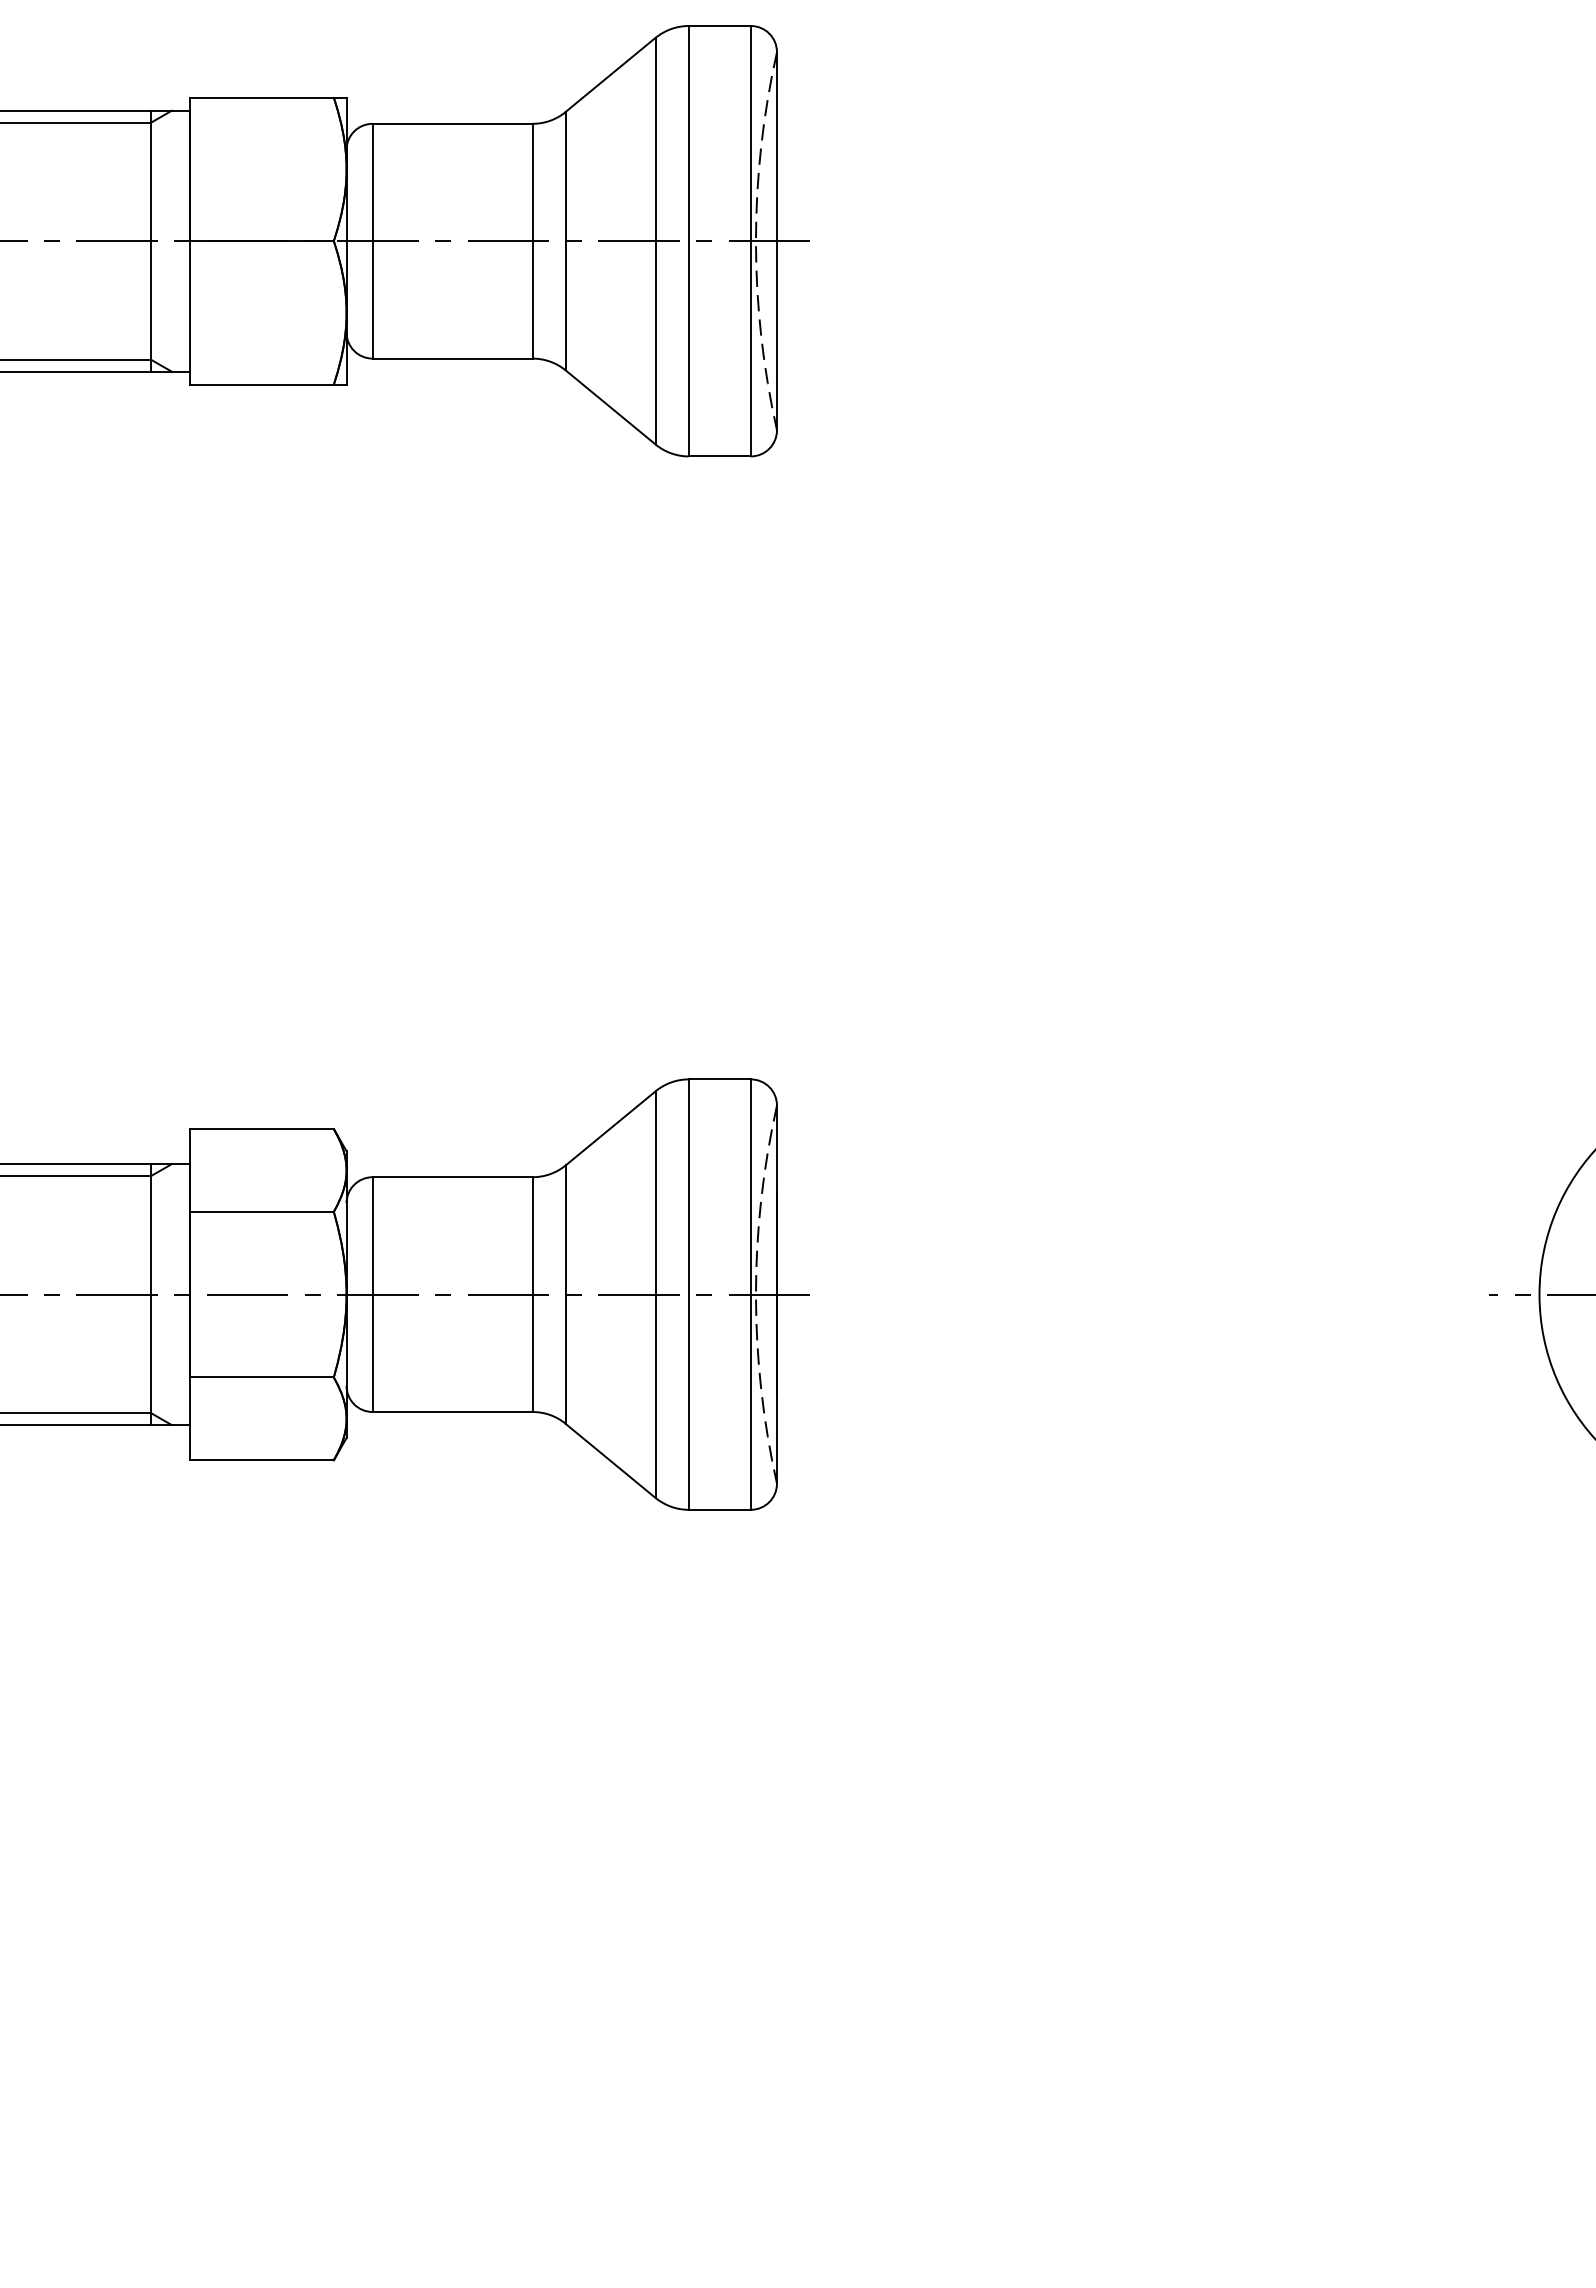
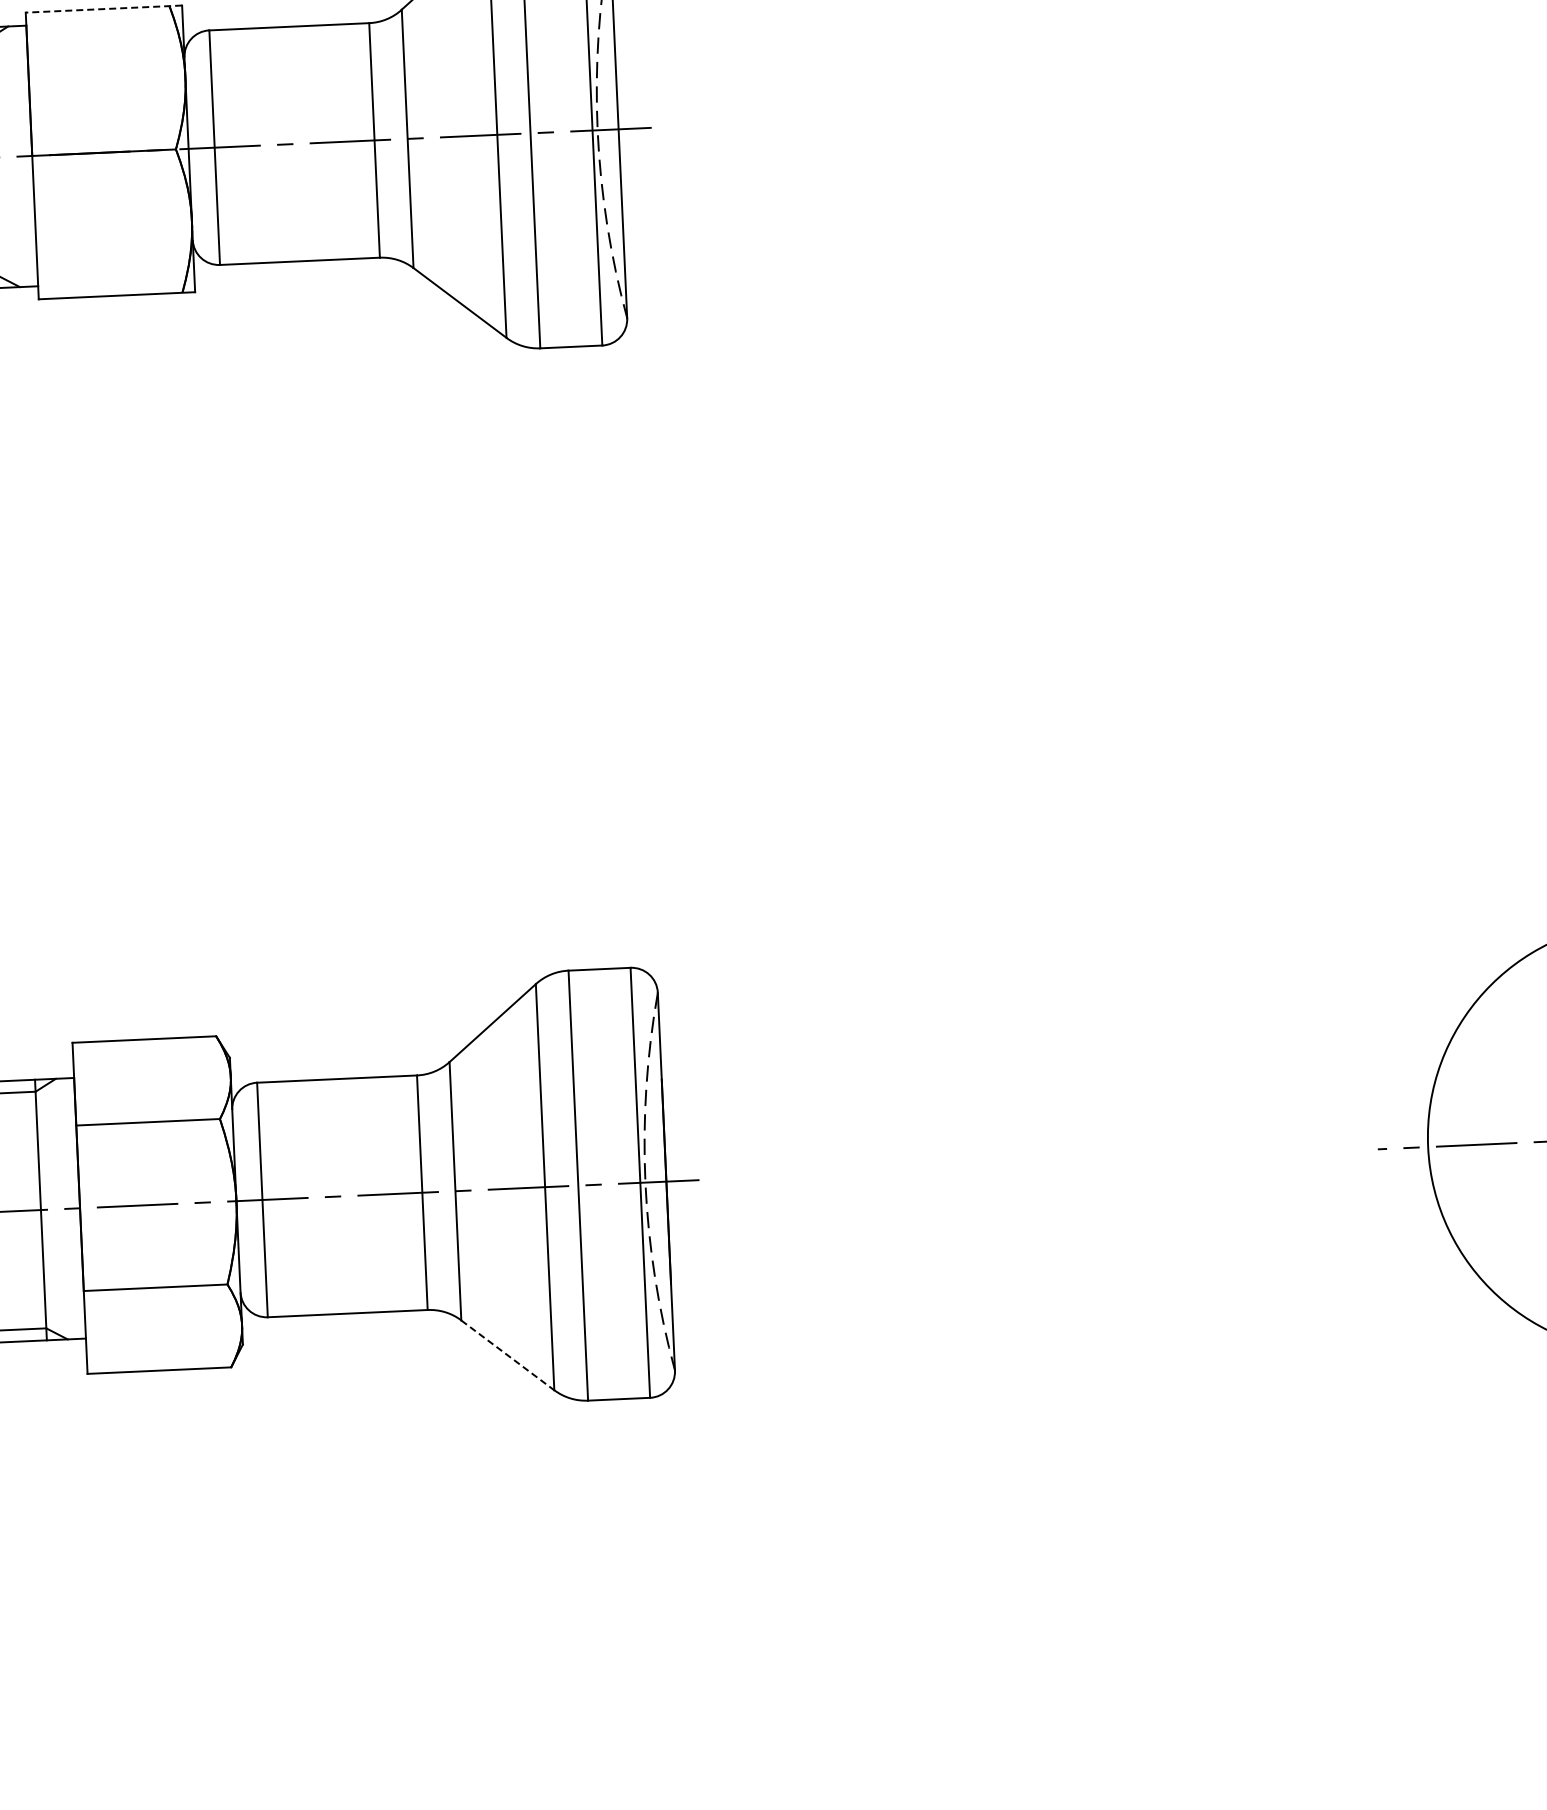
line: (267, 97) -> (103, 8), solid -> dashed
line: (611, 1461) -> (508, 1355), solid -> dashed

